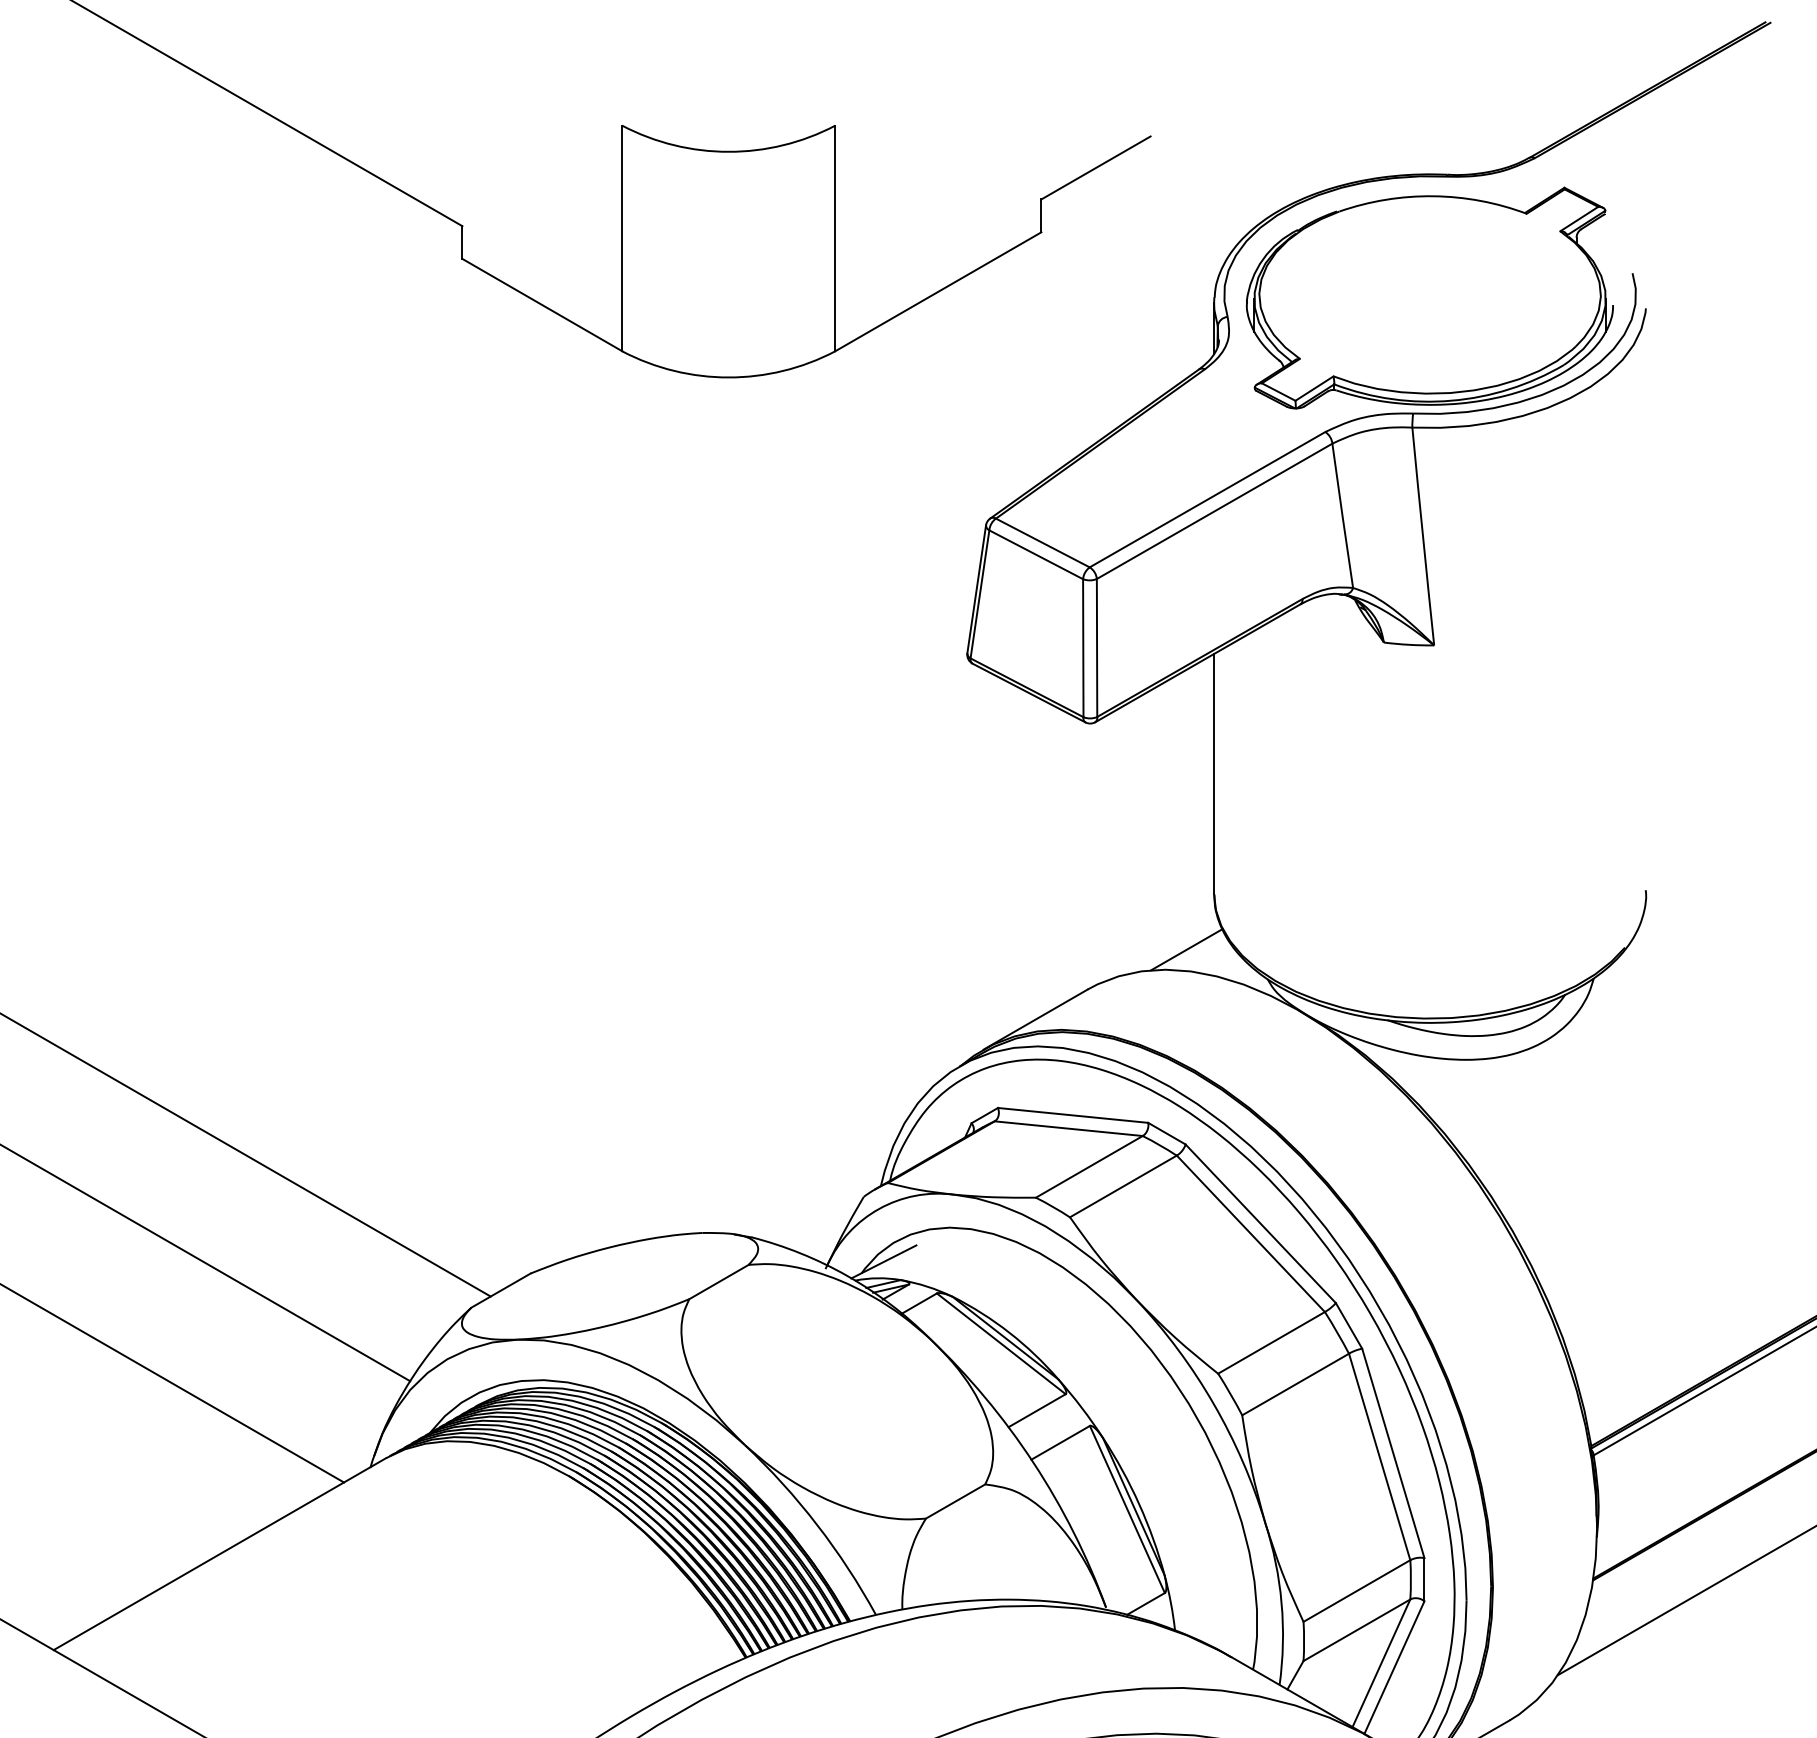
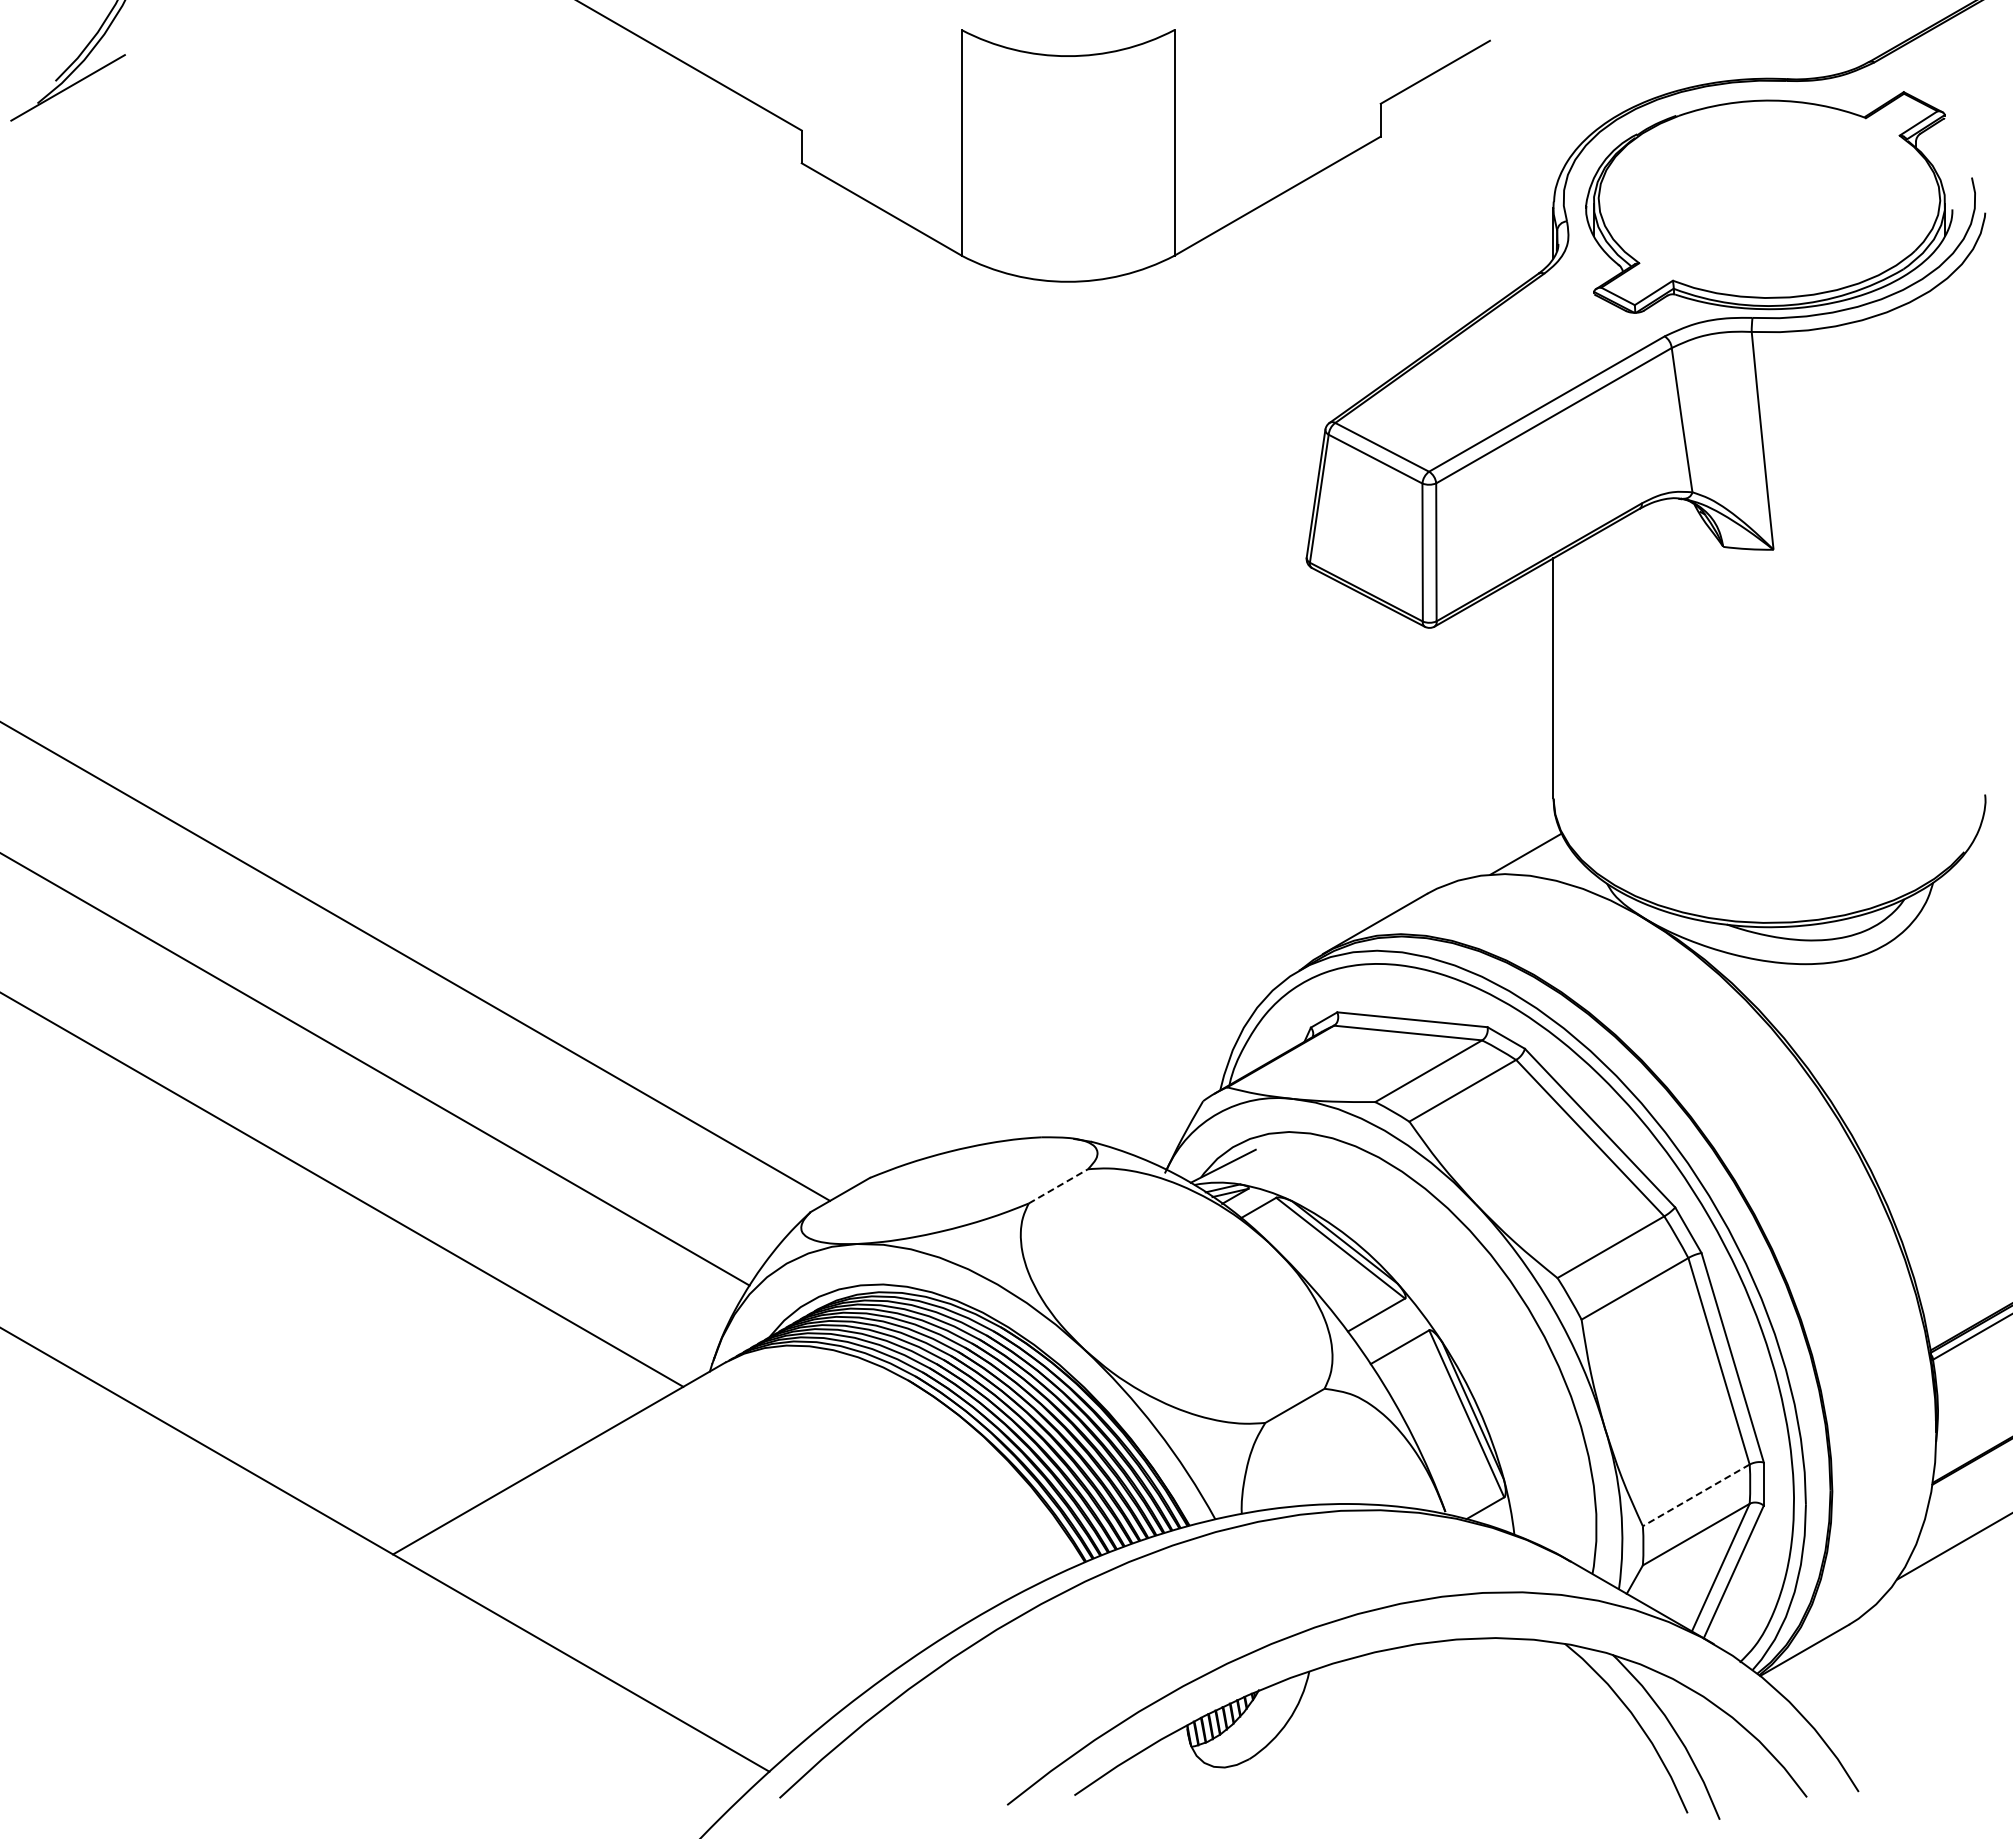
line: (719, 1282) -> (1058, 1186), solid -> dashed
line: (1357, 1591) -> (1696, 1495), solid -> dashed

